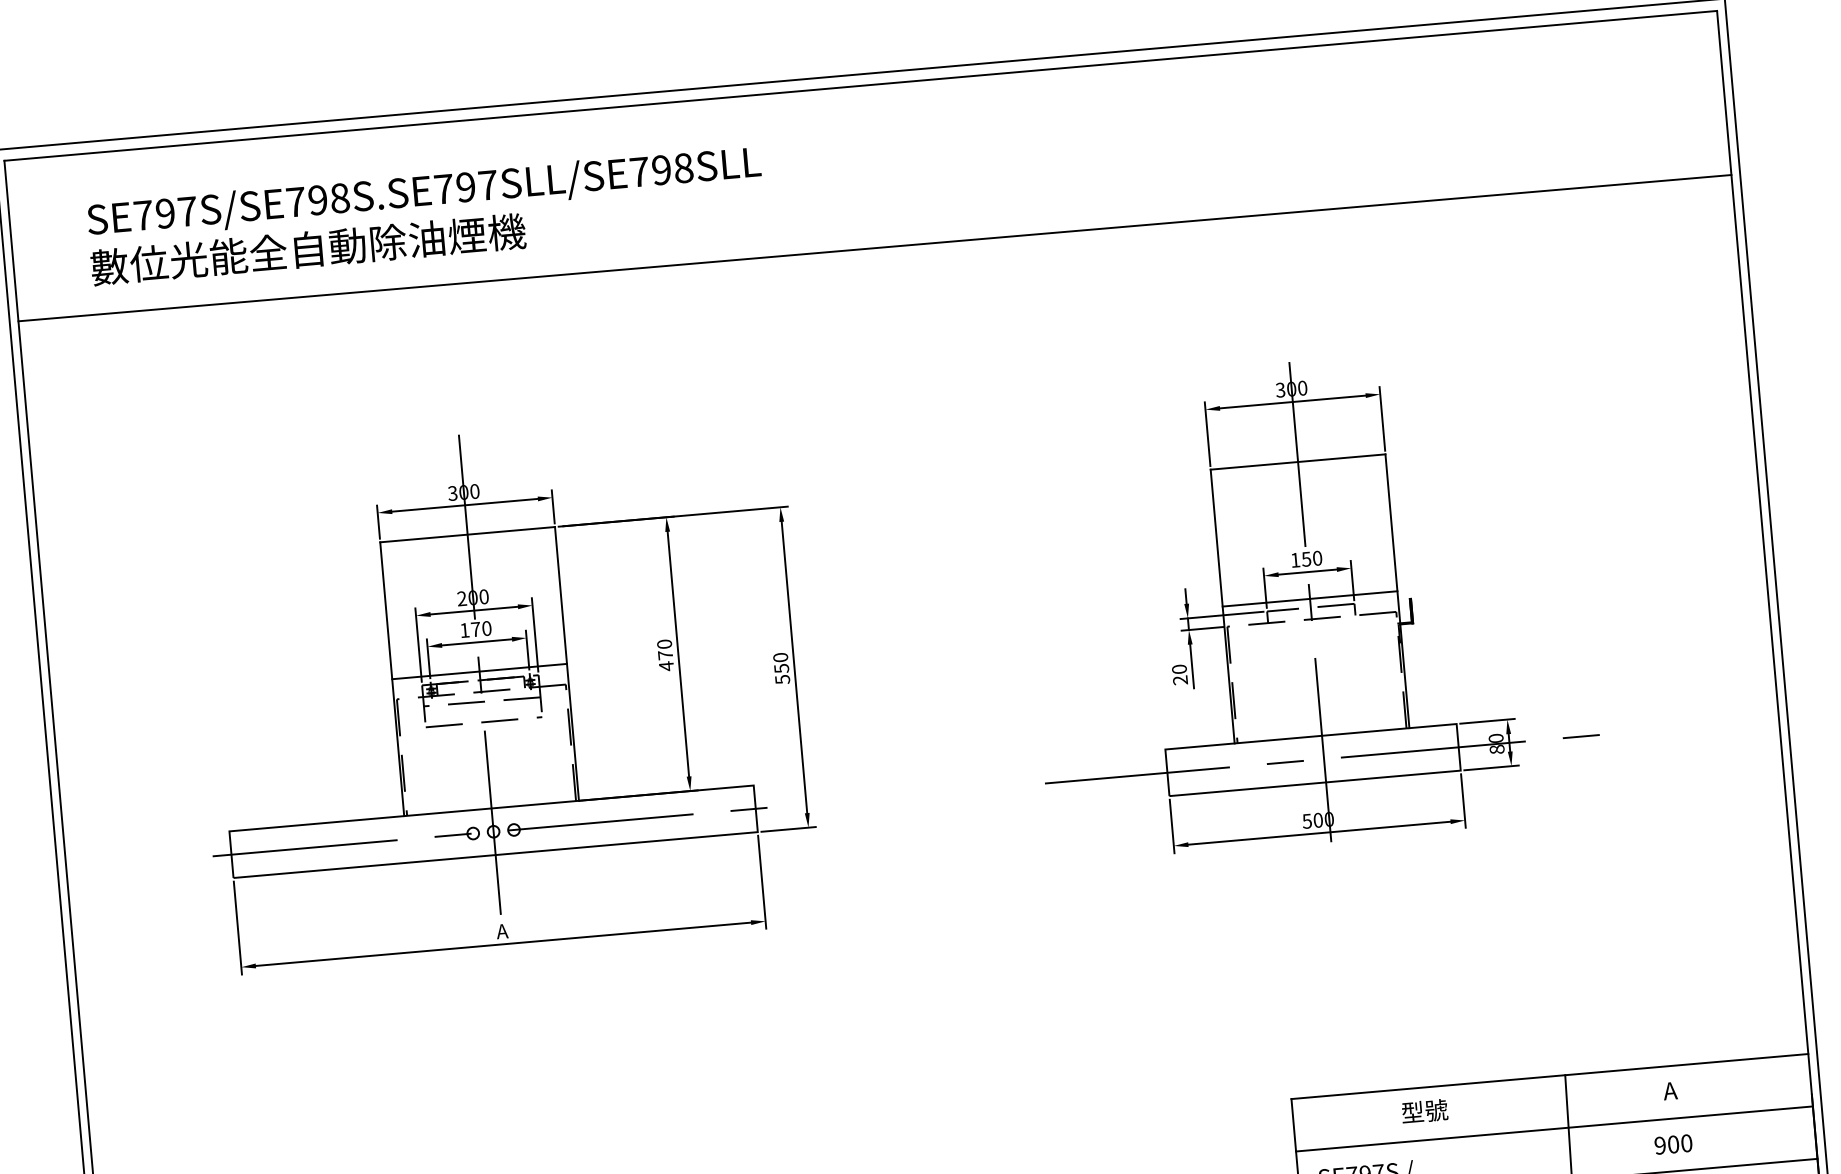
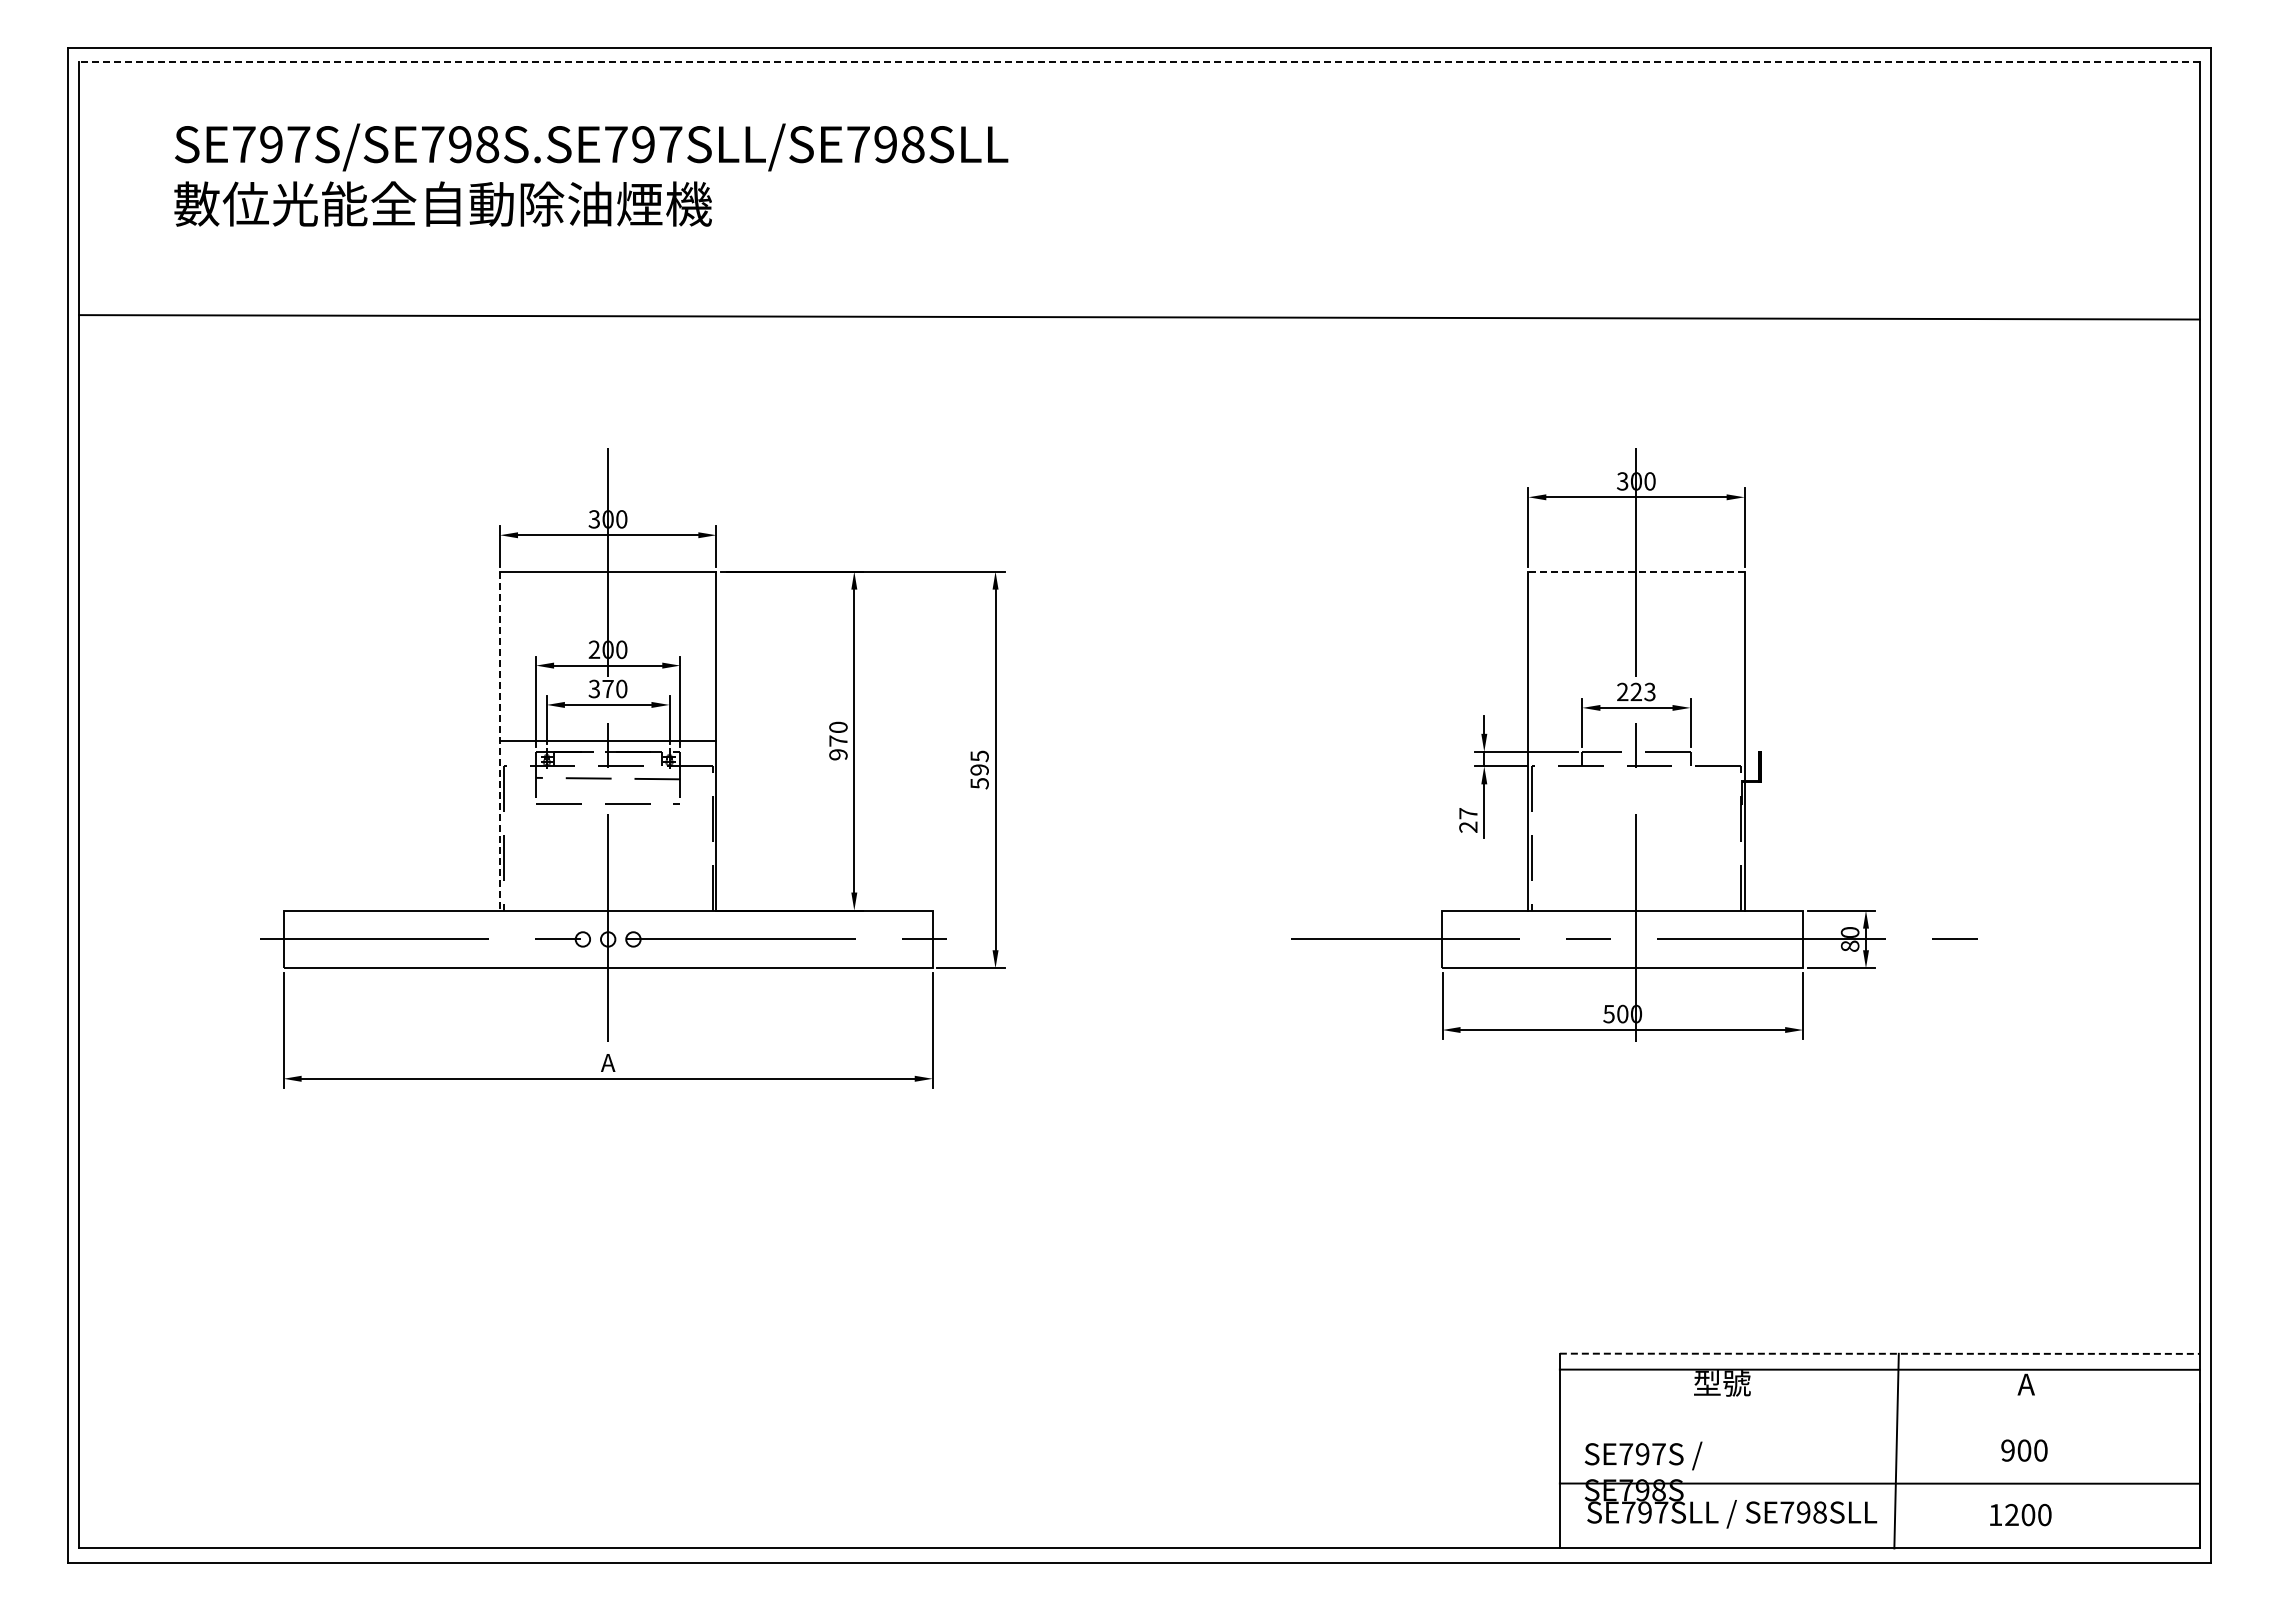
line: (860, 85) -> (1139, 62), solid -> dashed
line: (874, 248) -> (1139, 317), moved
line: (1297, 462) -> (1635, 571), solid -> dashed
text: (1306, 558) -> (1636, 691), 150 -> 223
line: (1310, 599) -> (1636, 741), removed
text: (464, 630) -> (593, 688), 170 -> 370
text: (781, 662) -> (979, 762), 550 -> 595
text: (666, 666) -> (838, 754), 470 -> 970
text: (1179, 669) -> (1468, 813), 20 -> 27
line: (391, 679) -> (499, 741), solid -> dashed
line: (1549, 1076) -> (1879, 1353), solid -> dashed
line: (1554, 1128) -> (1879, 1369), moved

